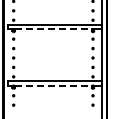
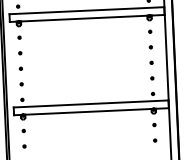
line: (53, 29) -> (84, 18), dashed -> solid
line: (53, 85) -> (88, 111), dashed -> solid

